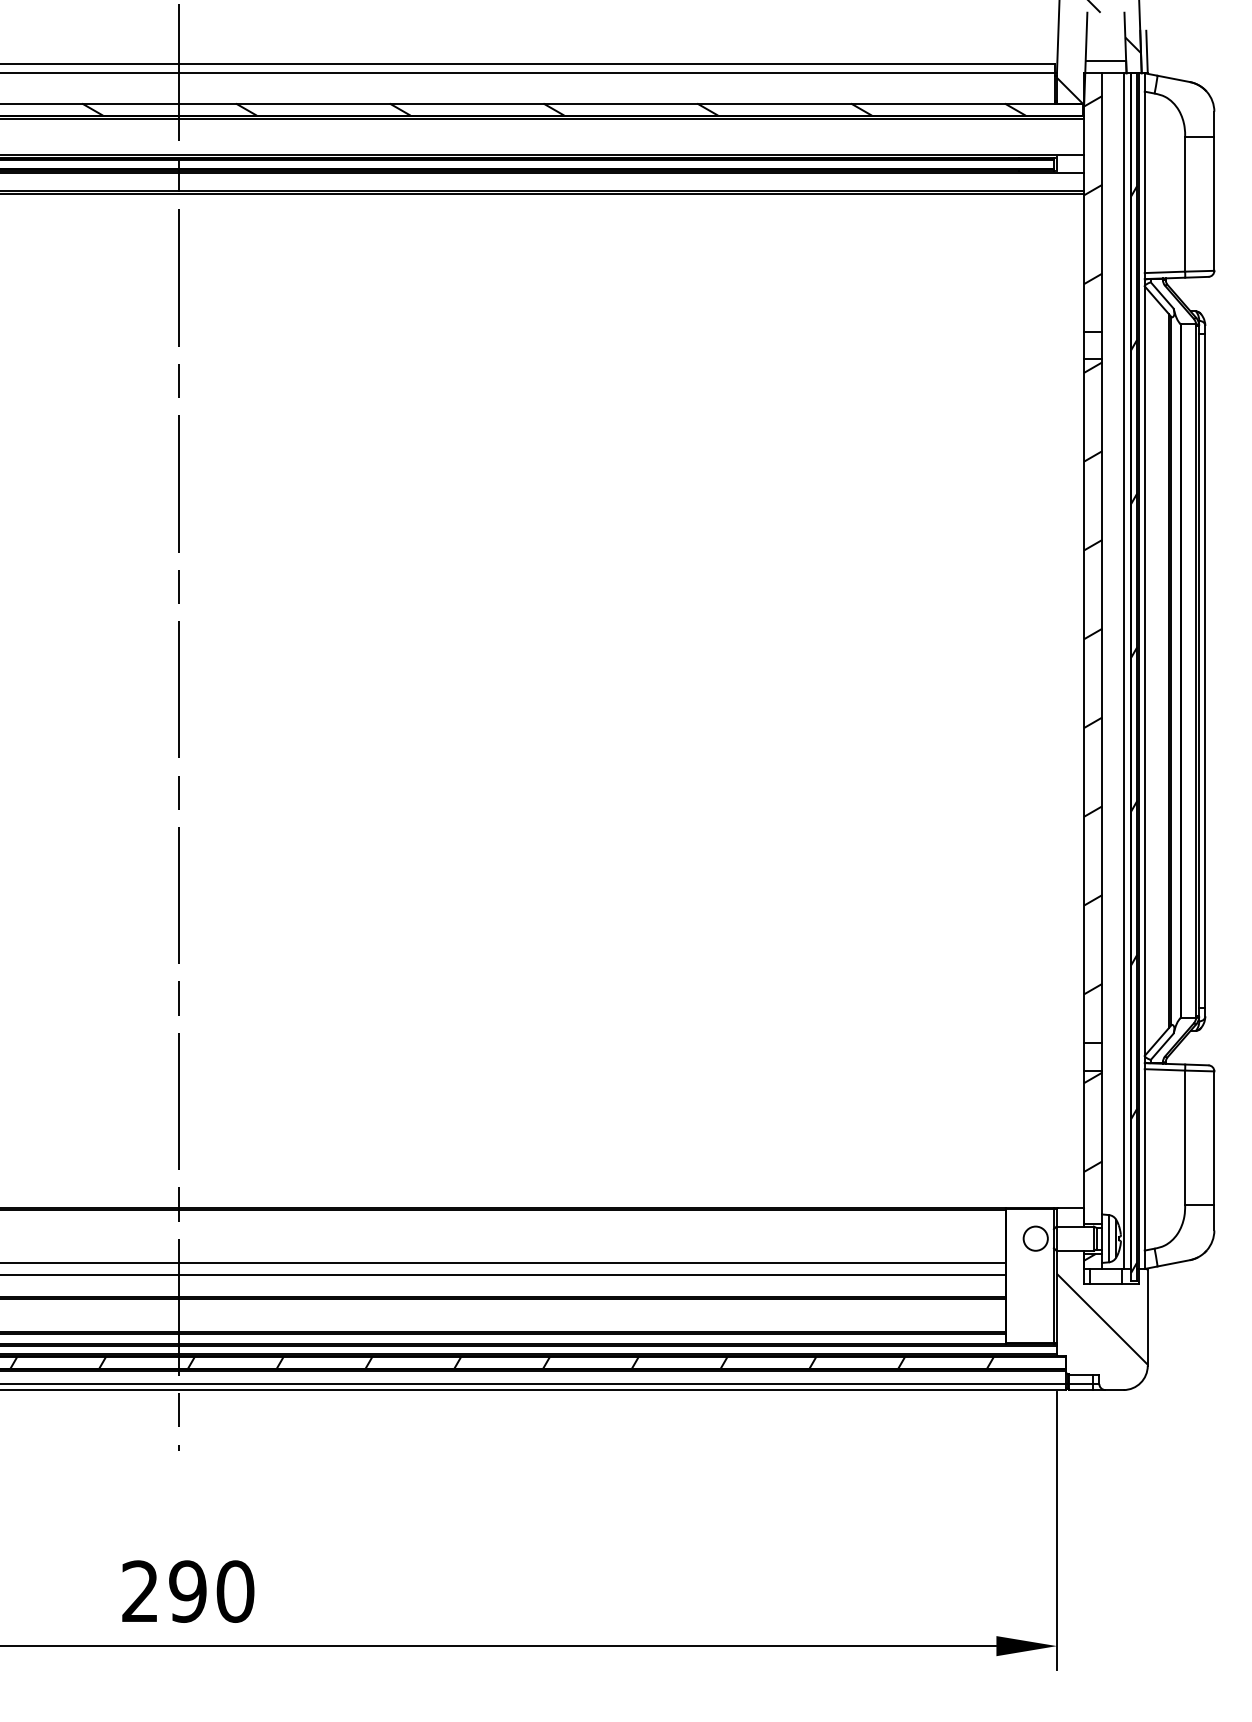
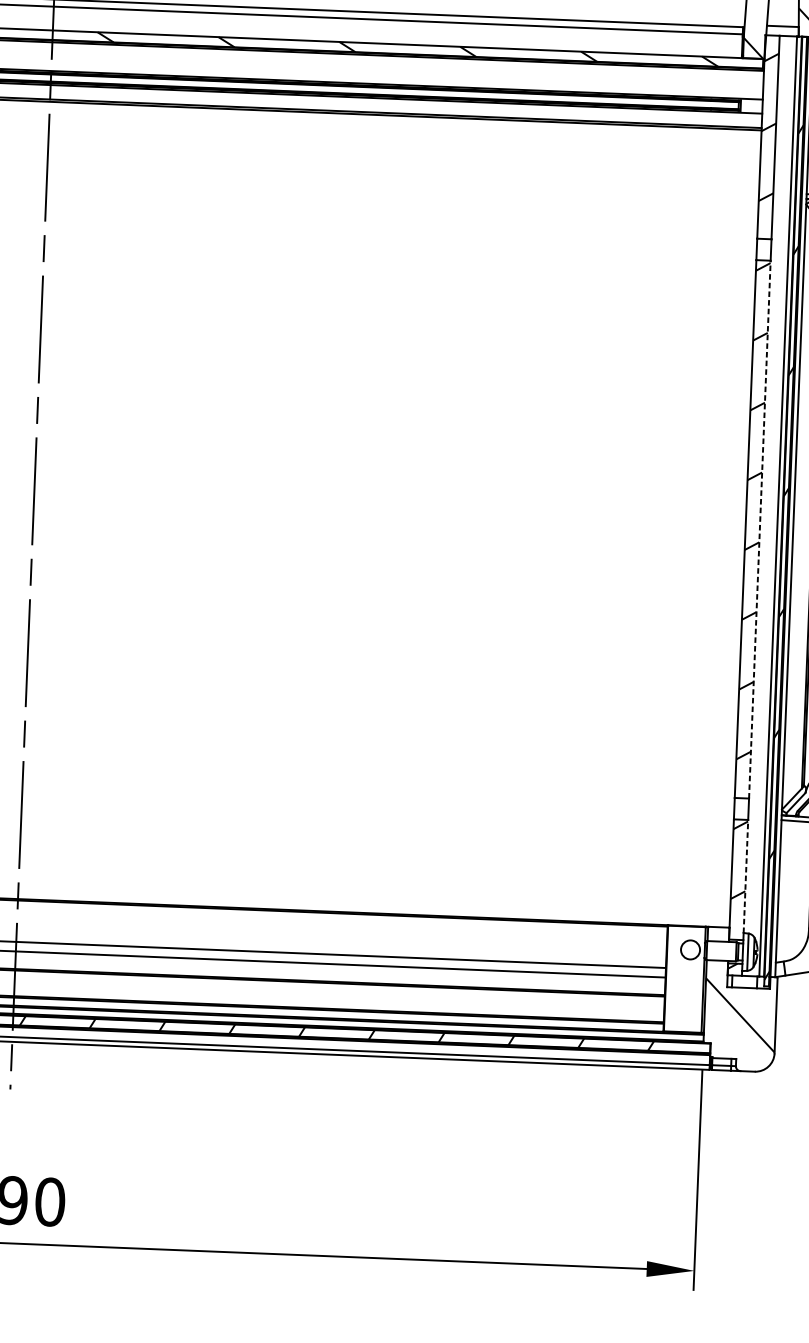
line: (1102, 700) -> (759, 528), solid -> dashed
line: (1102, 1142) -> (746, 876), solid -> dashed

